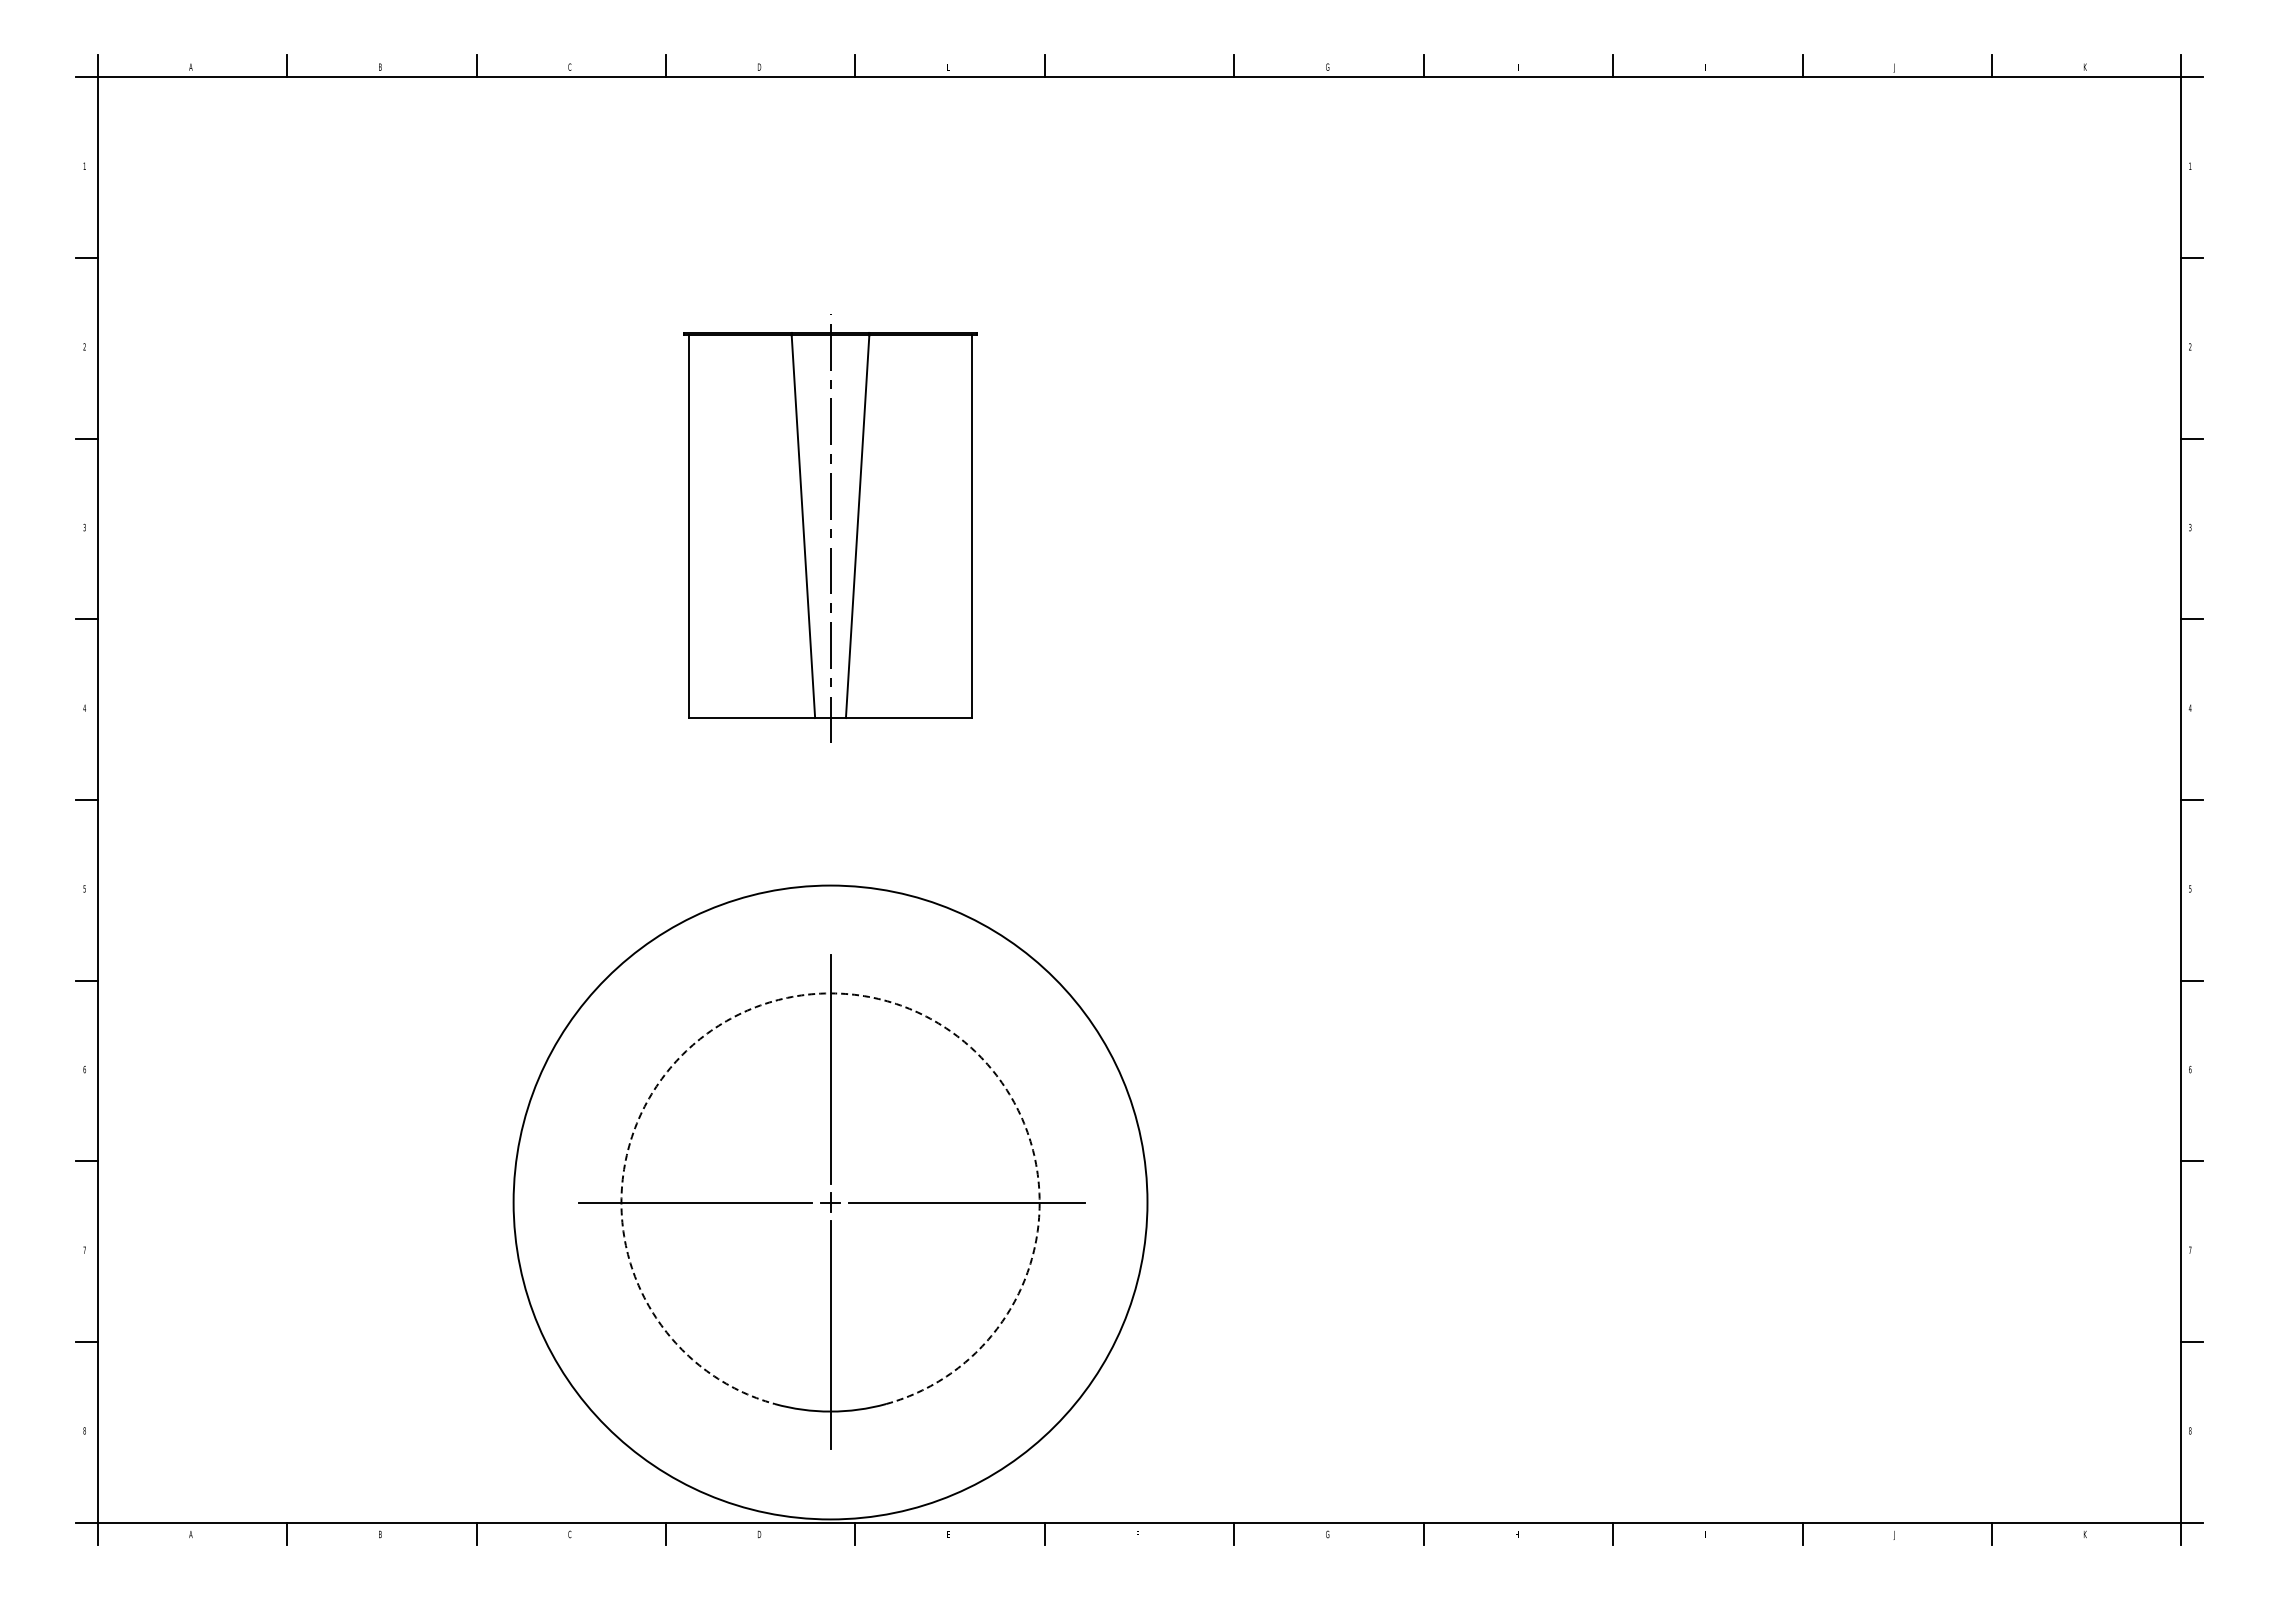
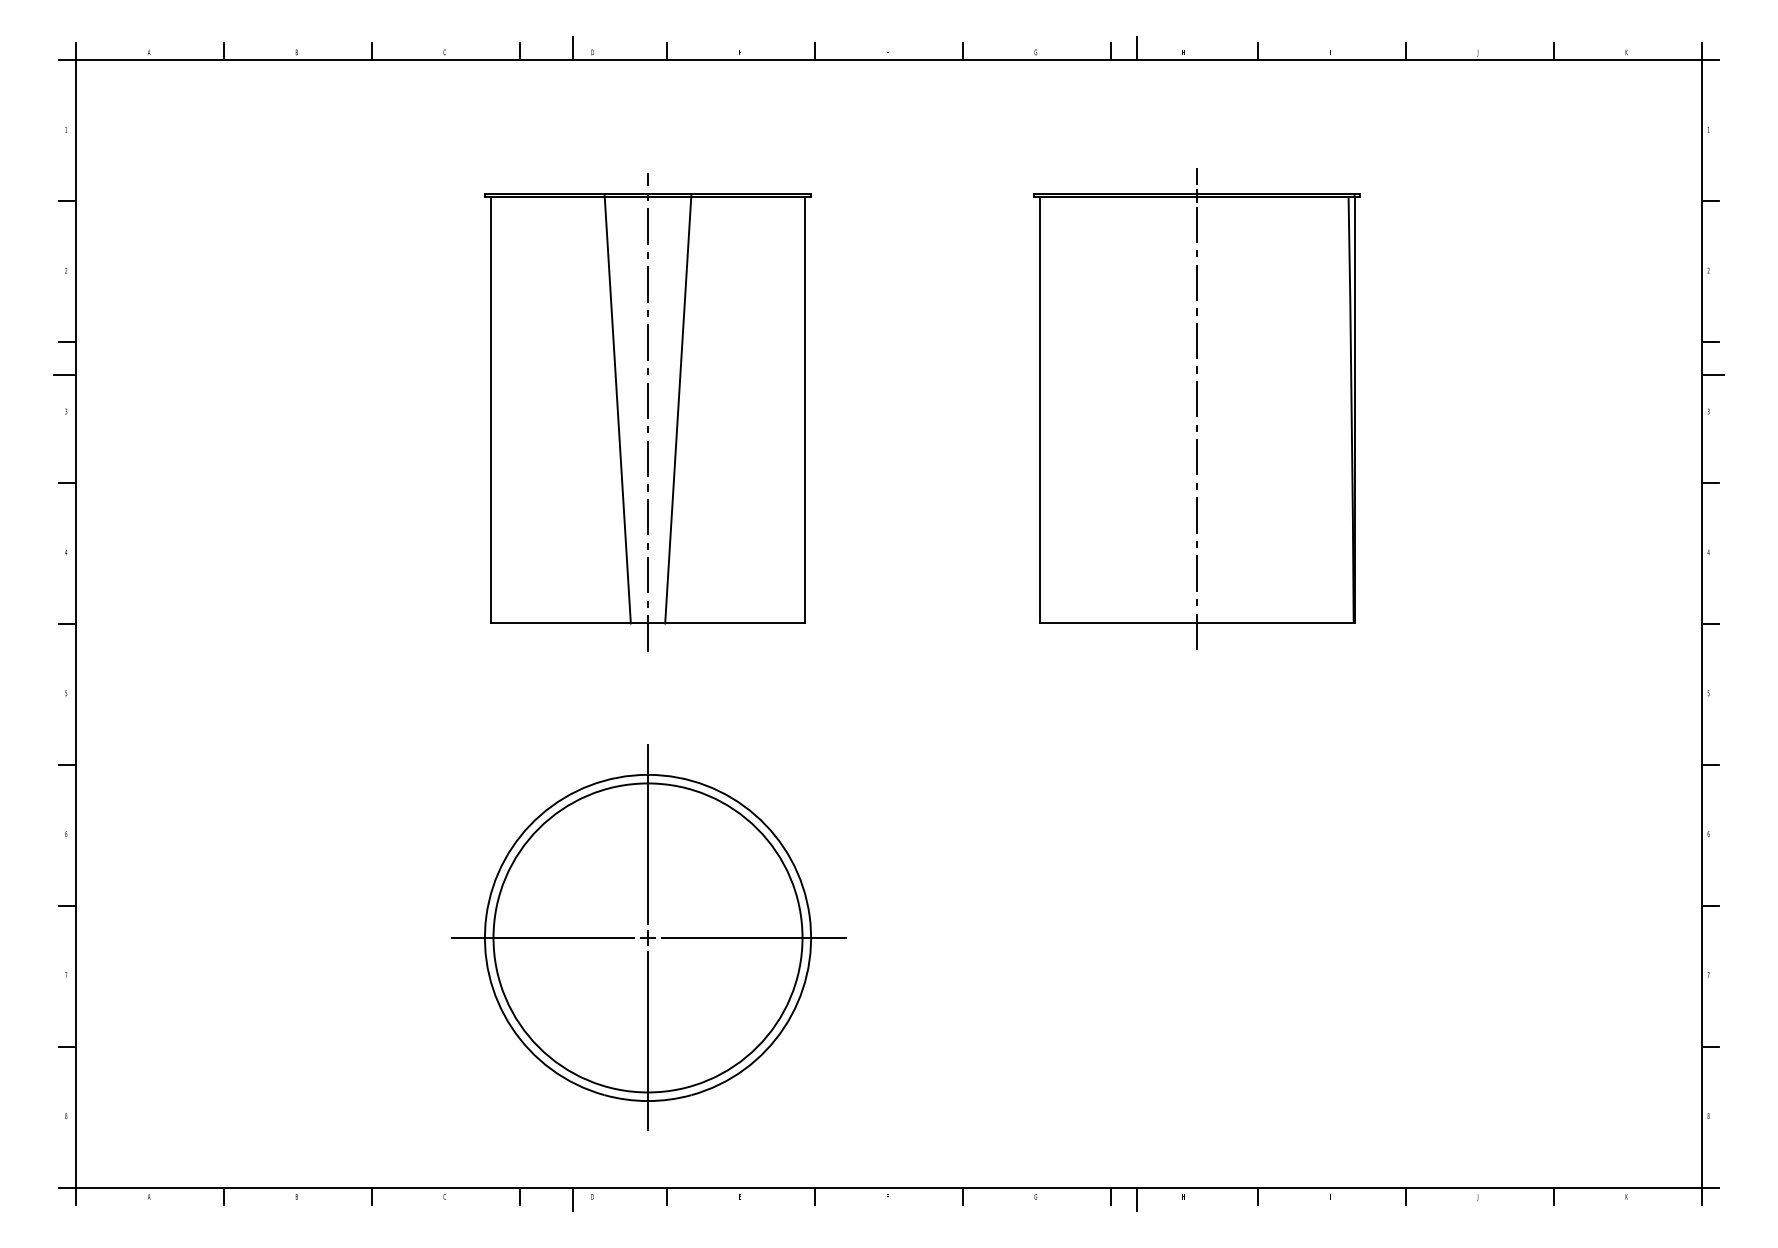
line: (734, 62) -> (573, 48), added
line: (1457, 62) -> (1137, 48), added
line: (82, 480) -> (64, 374), added
line: (2195, 480) -> (1712, 374), added
part: (1534, 524) -> (1197, 409), added
part: (830, 528) -> (647, 412), size x1.43
arc: (830, 993) -> (647, 774), dashed -> solid
circle: (830, 1202) -> (647, 937), size x0.62
line: (734, 1536) -> (573, 1198), added
line: (1457, 1536) -> (1137, 1198), added

